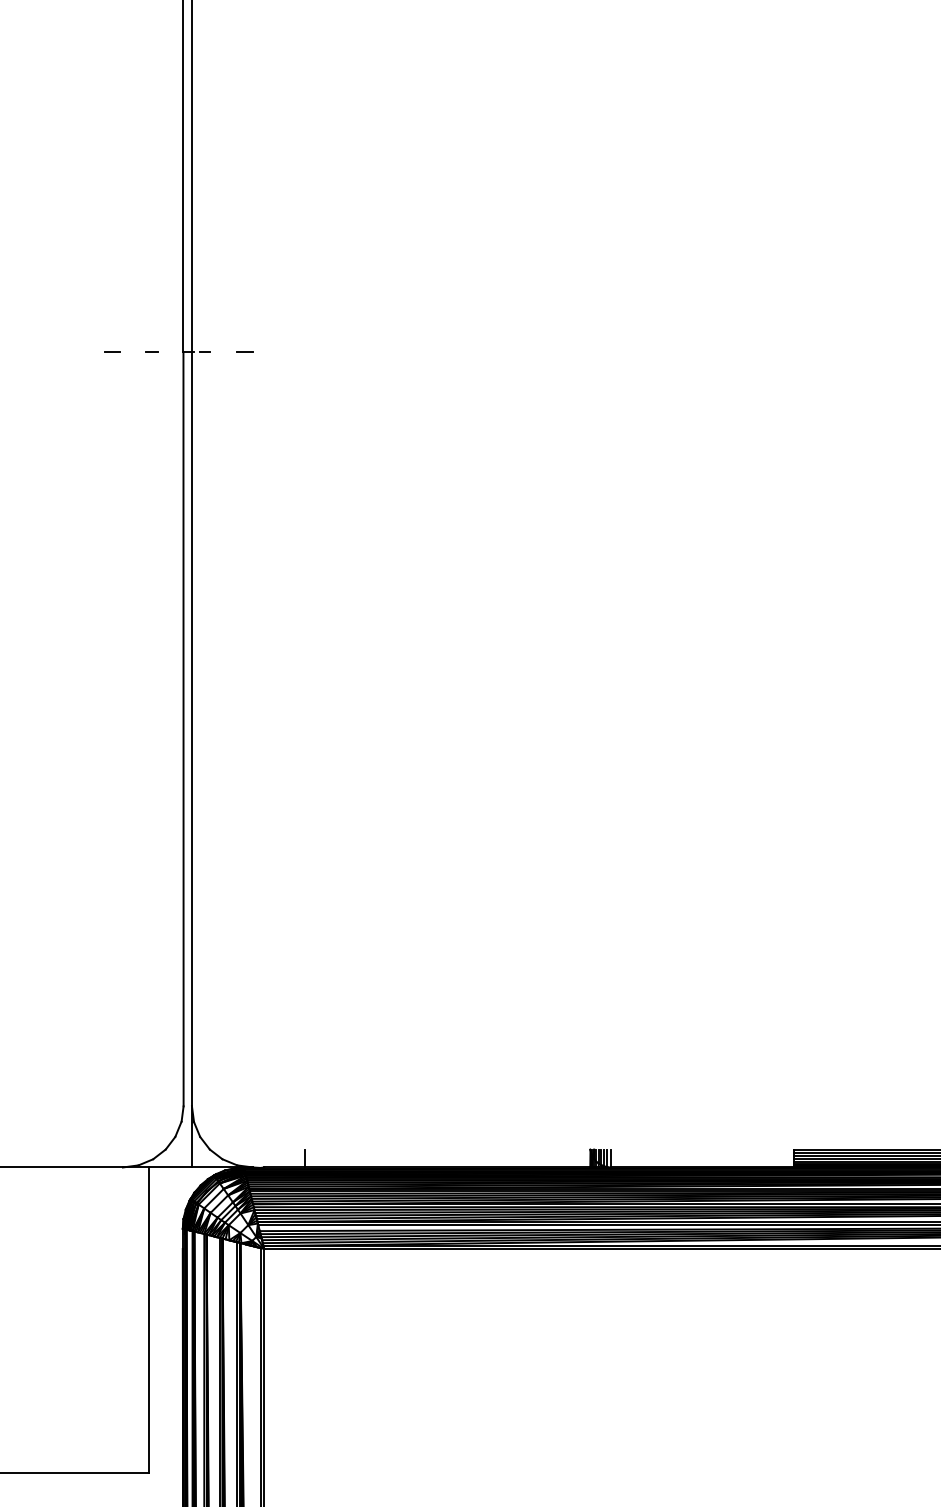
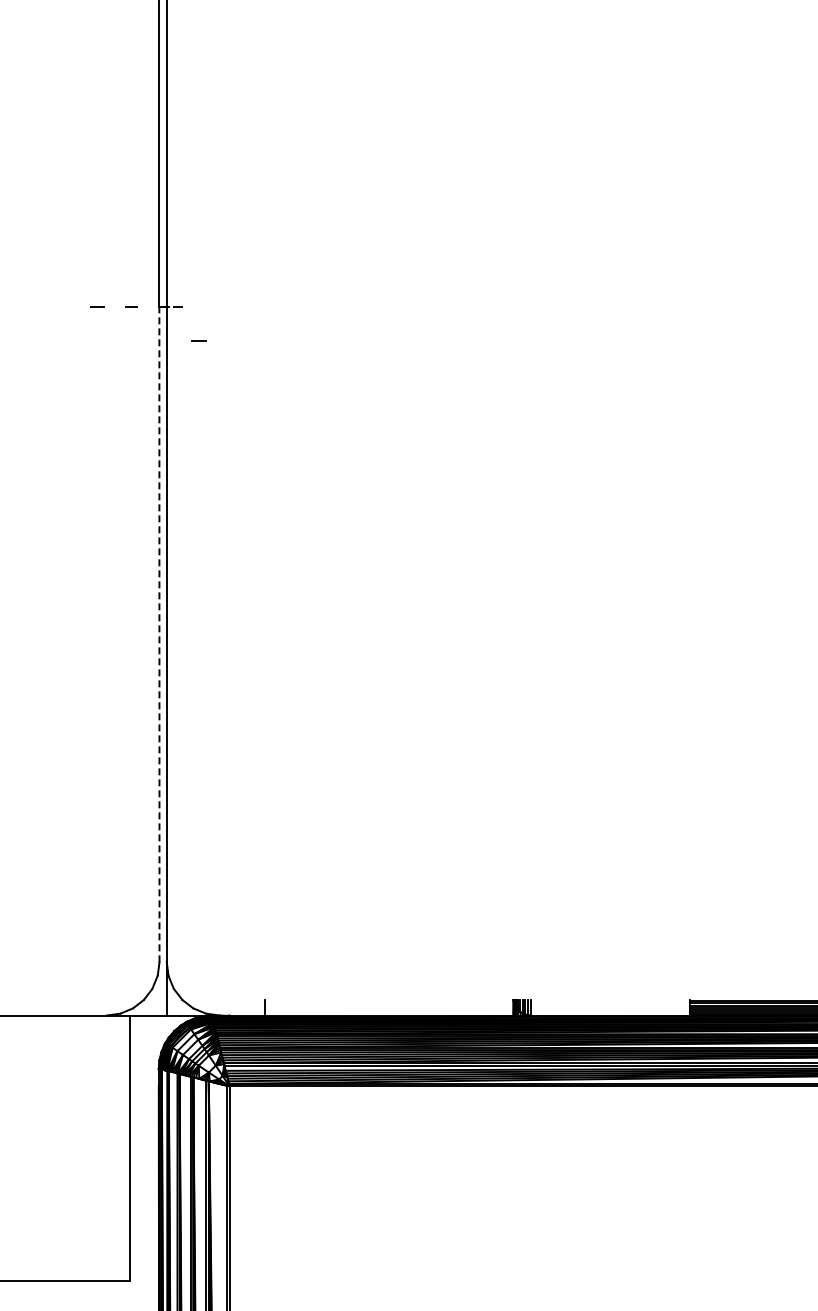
line: (244, 352) -> (198, 340), moved
line: (183, 729) -> (159, 634), solid -> dashed

